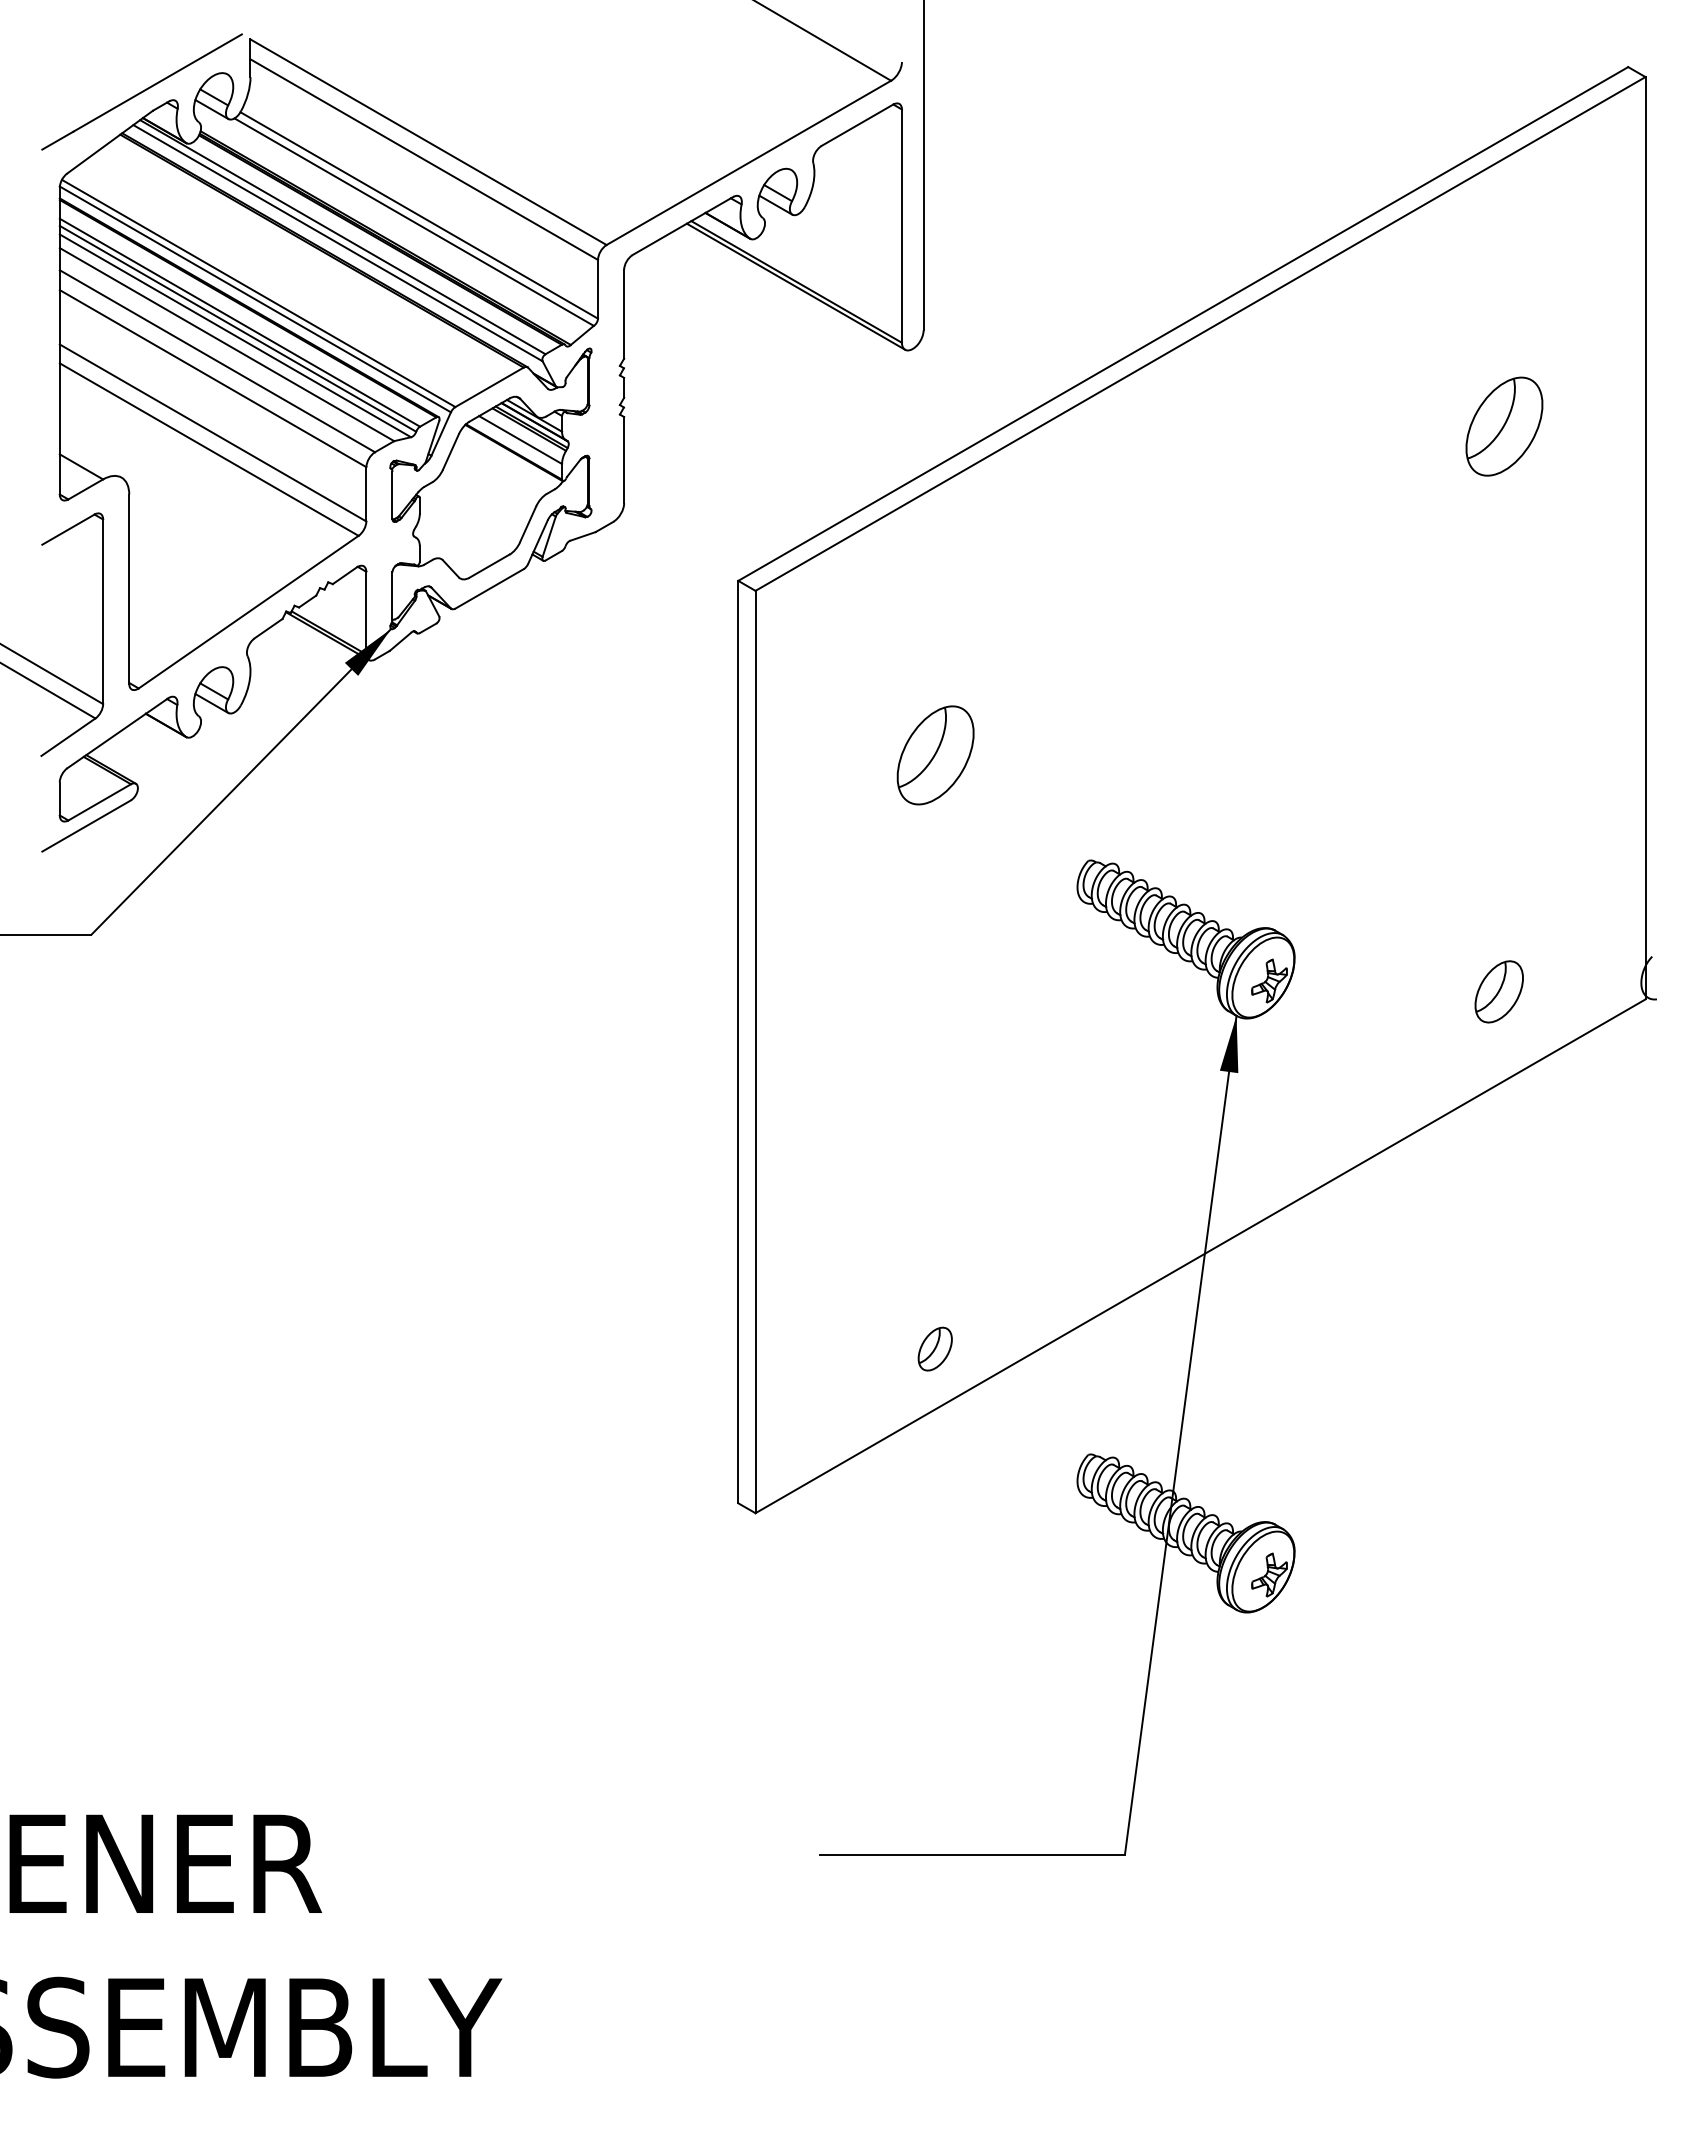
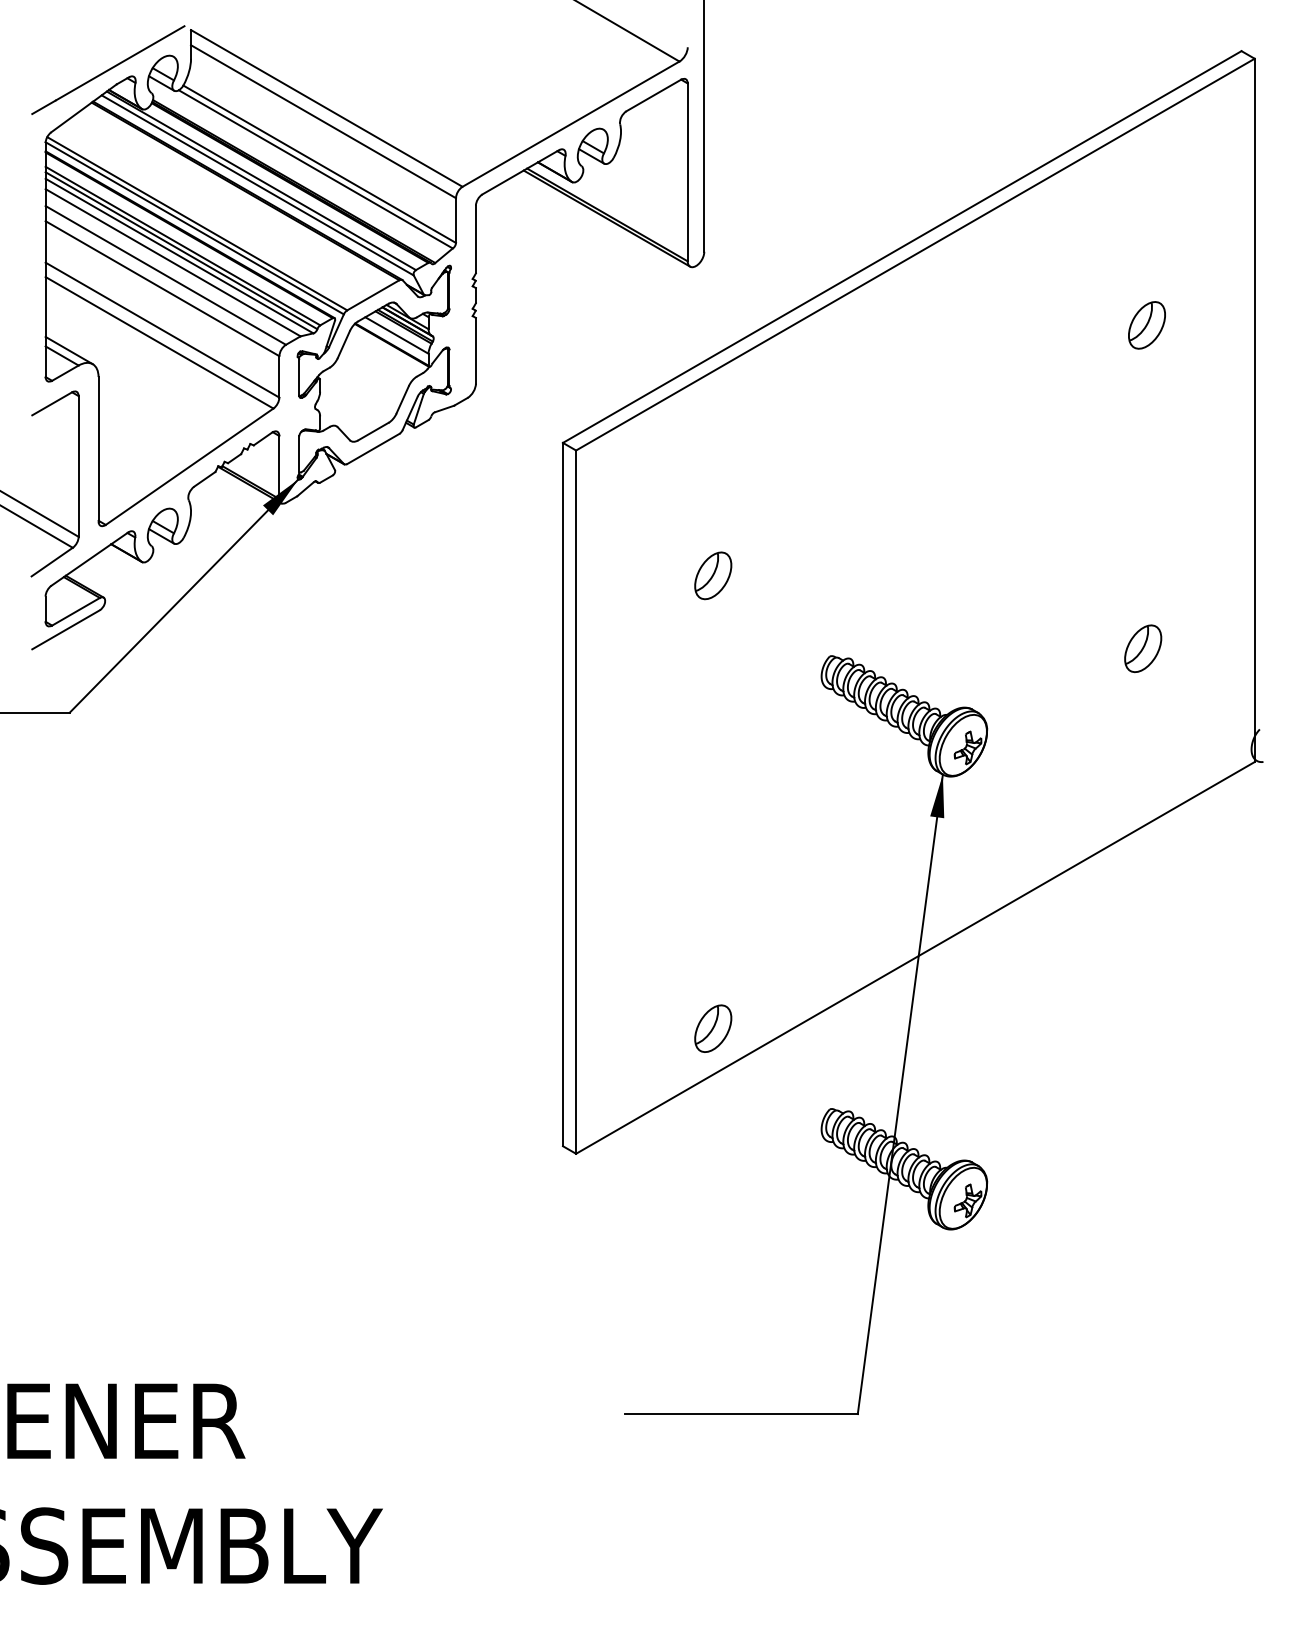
part: (1503, 426) -> (1146, 325), size x0.62
line: (90, 459) -> (69, 350), added
part: (934, 754) -> (712, 575), size x0.62
part: (1498, 991) -> (1142, 648), moved
part: (934, 1348) -> (712, 1028), size x1.43

